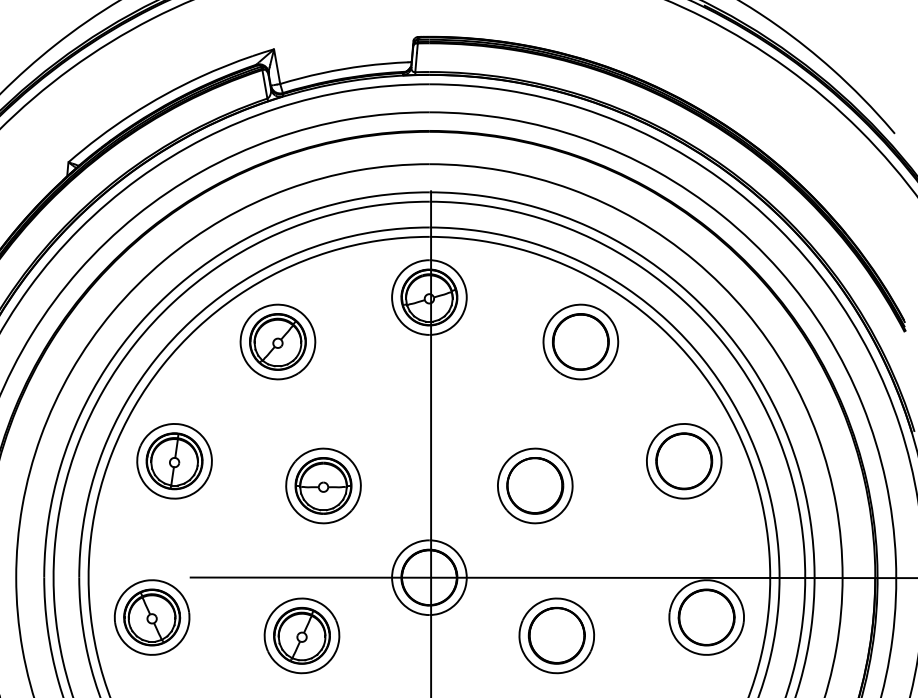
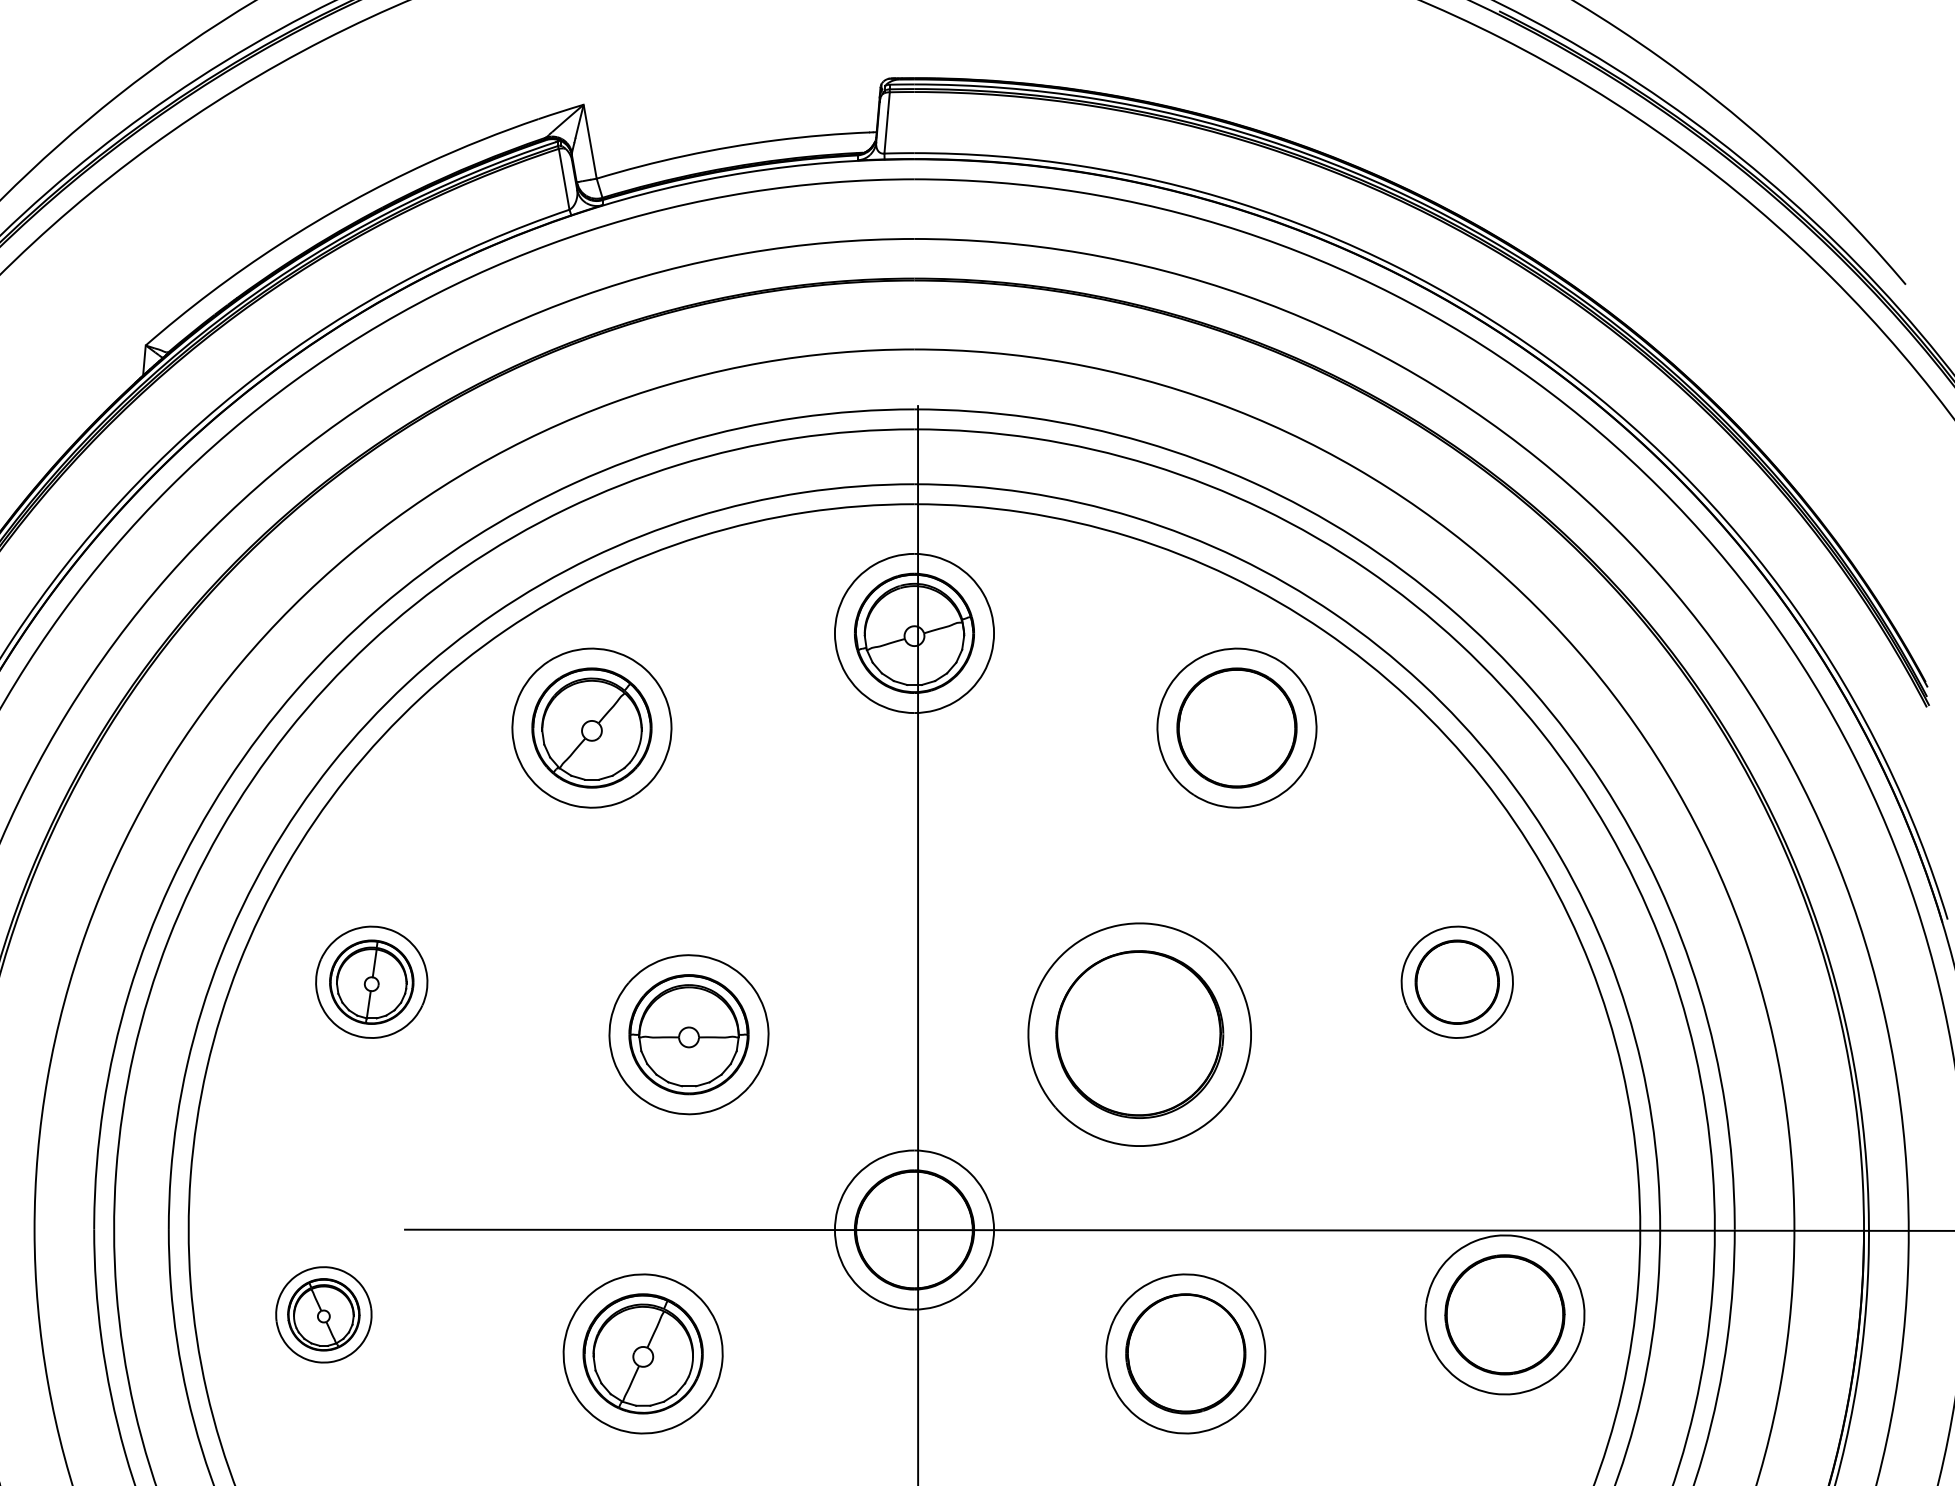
part: (174, 461) -> (371, 982), size x0.7
part: (684, 461) -> (1457, 982), size x0.7
part: (535, 485) -> (1140, 1033), size x1.4
part: (151, 617) -> (322, 1314), size x0.6

